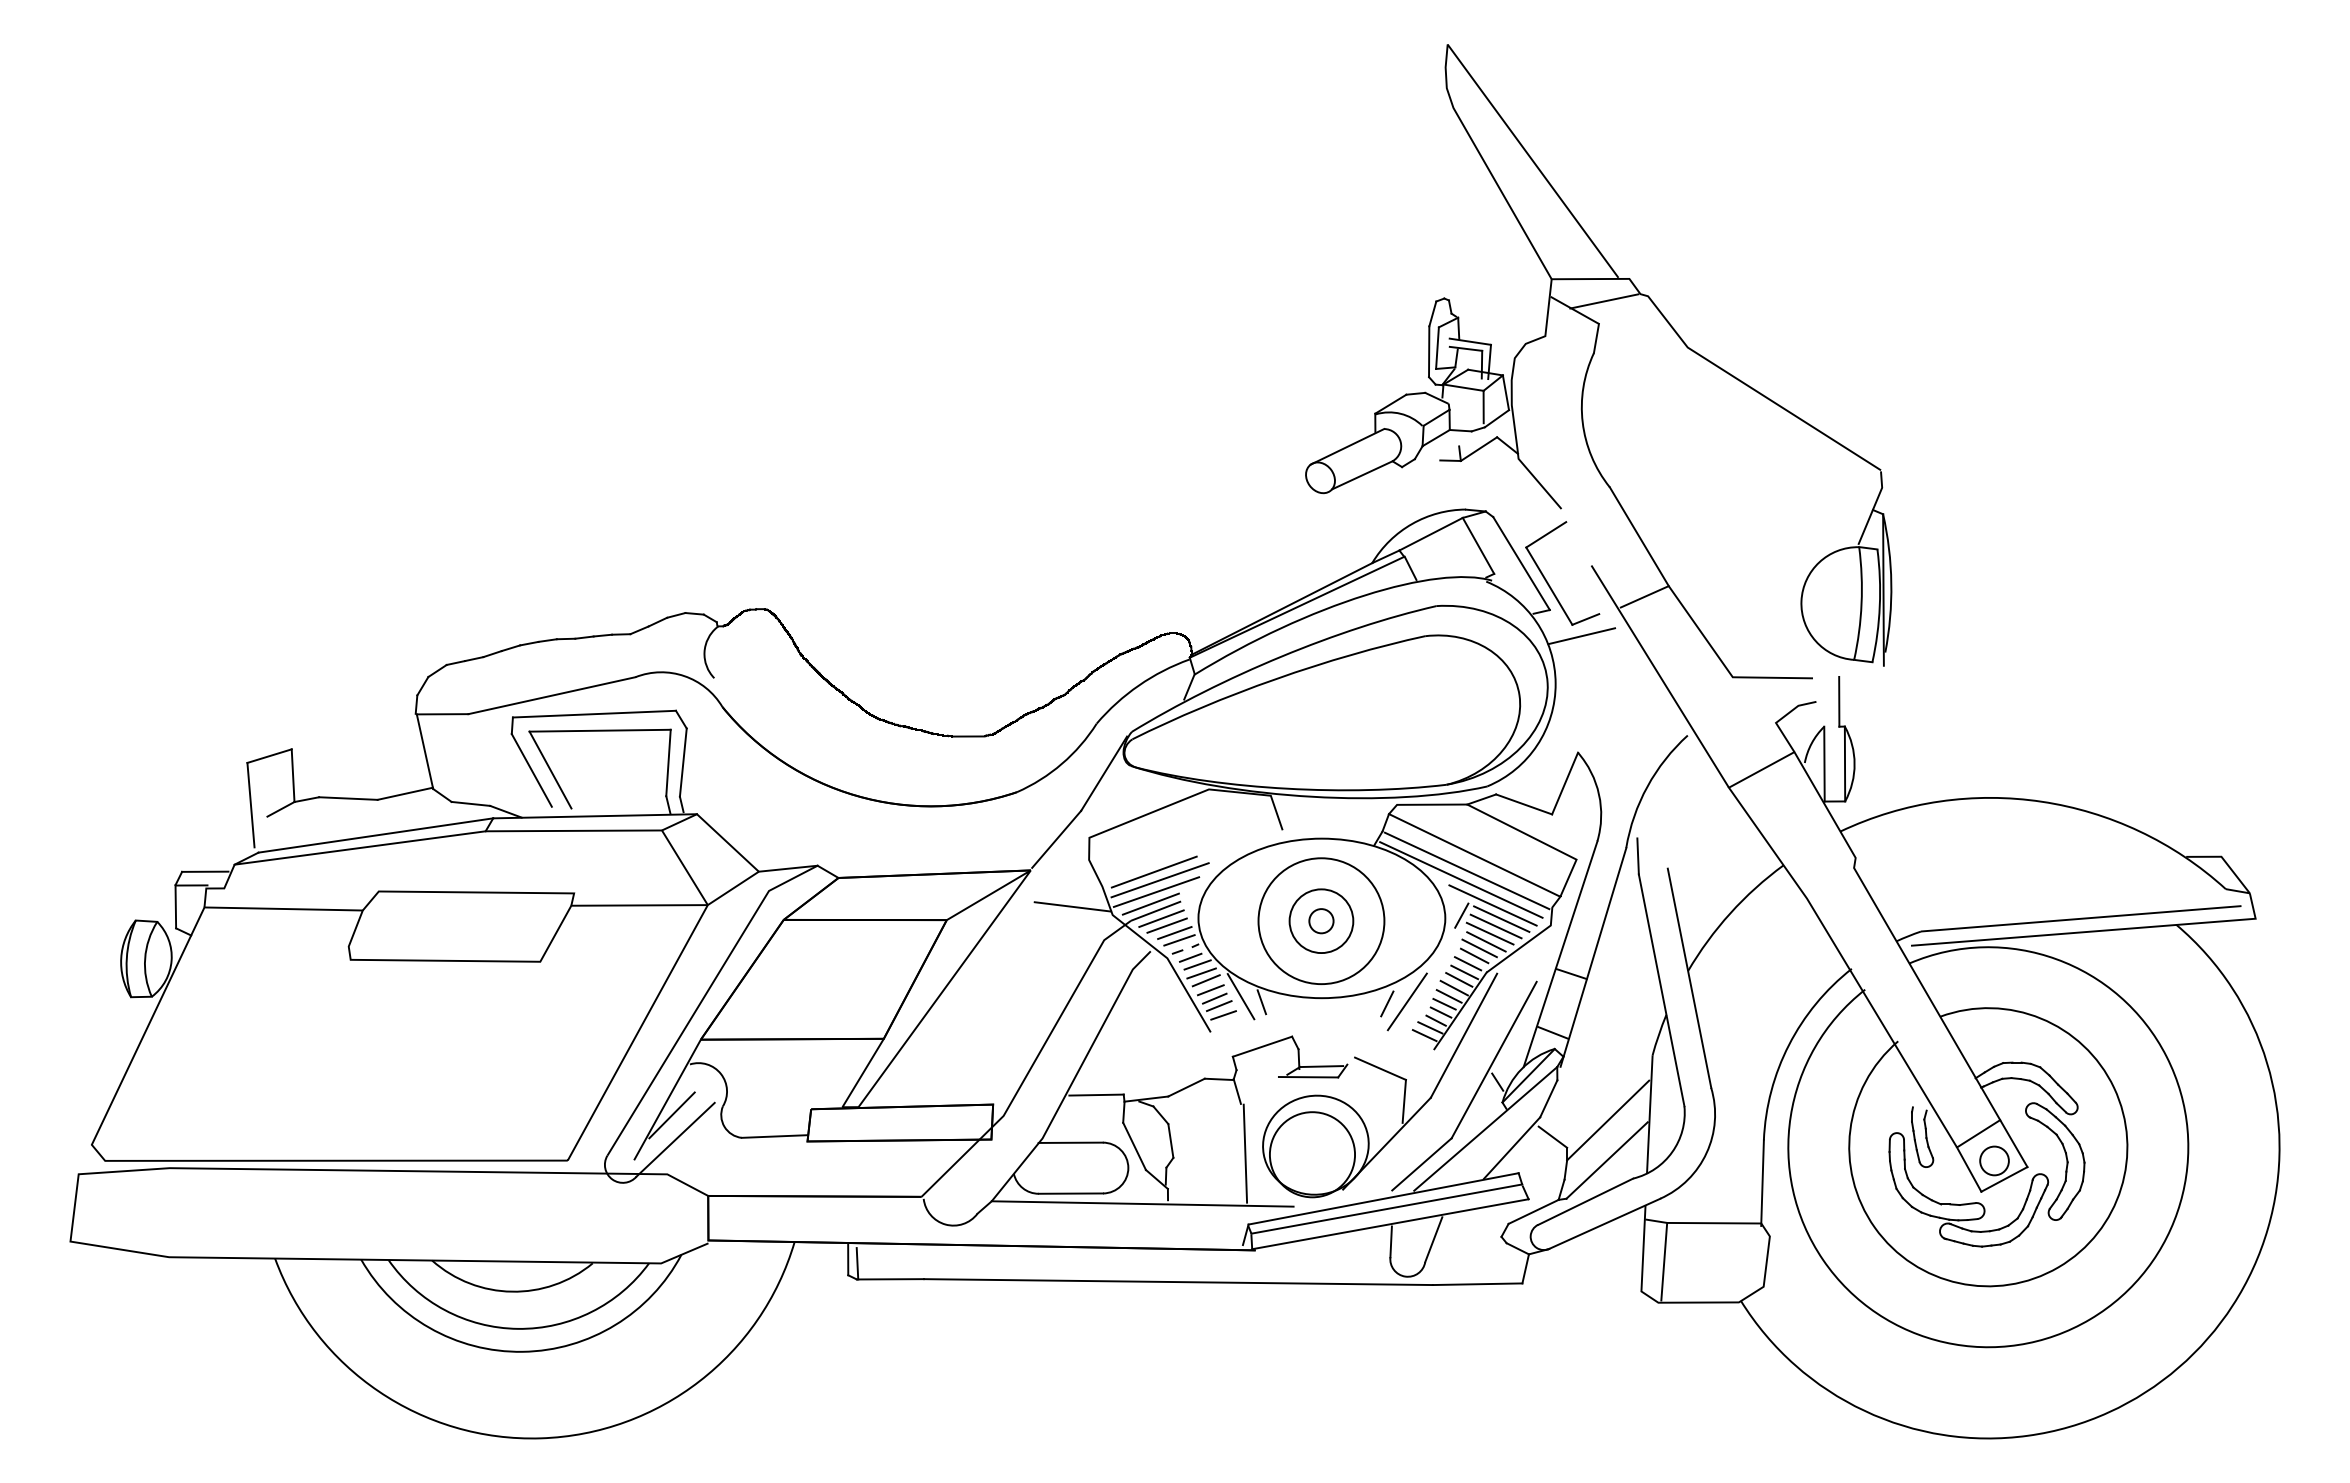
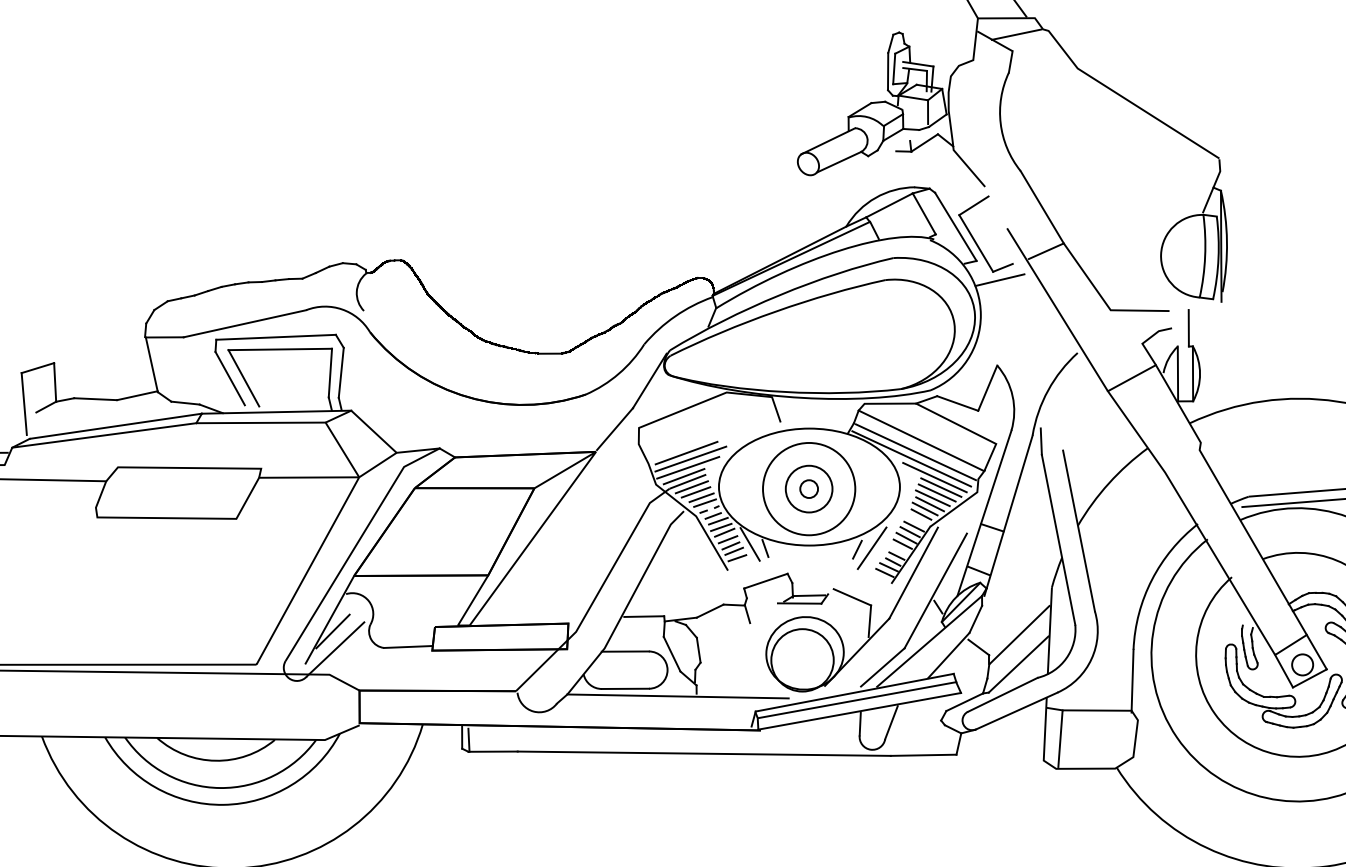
line: (1072, 906) -> (626, 478), removed
line: (1461, 915) -> (911, 484), removed
line: (1467, 963) -> (916, 520), removed
line: (1444, 1003) -> (899, 549), removed
line: (1245, 1153) -> (753, 659), removed

